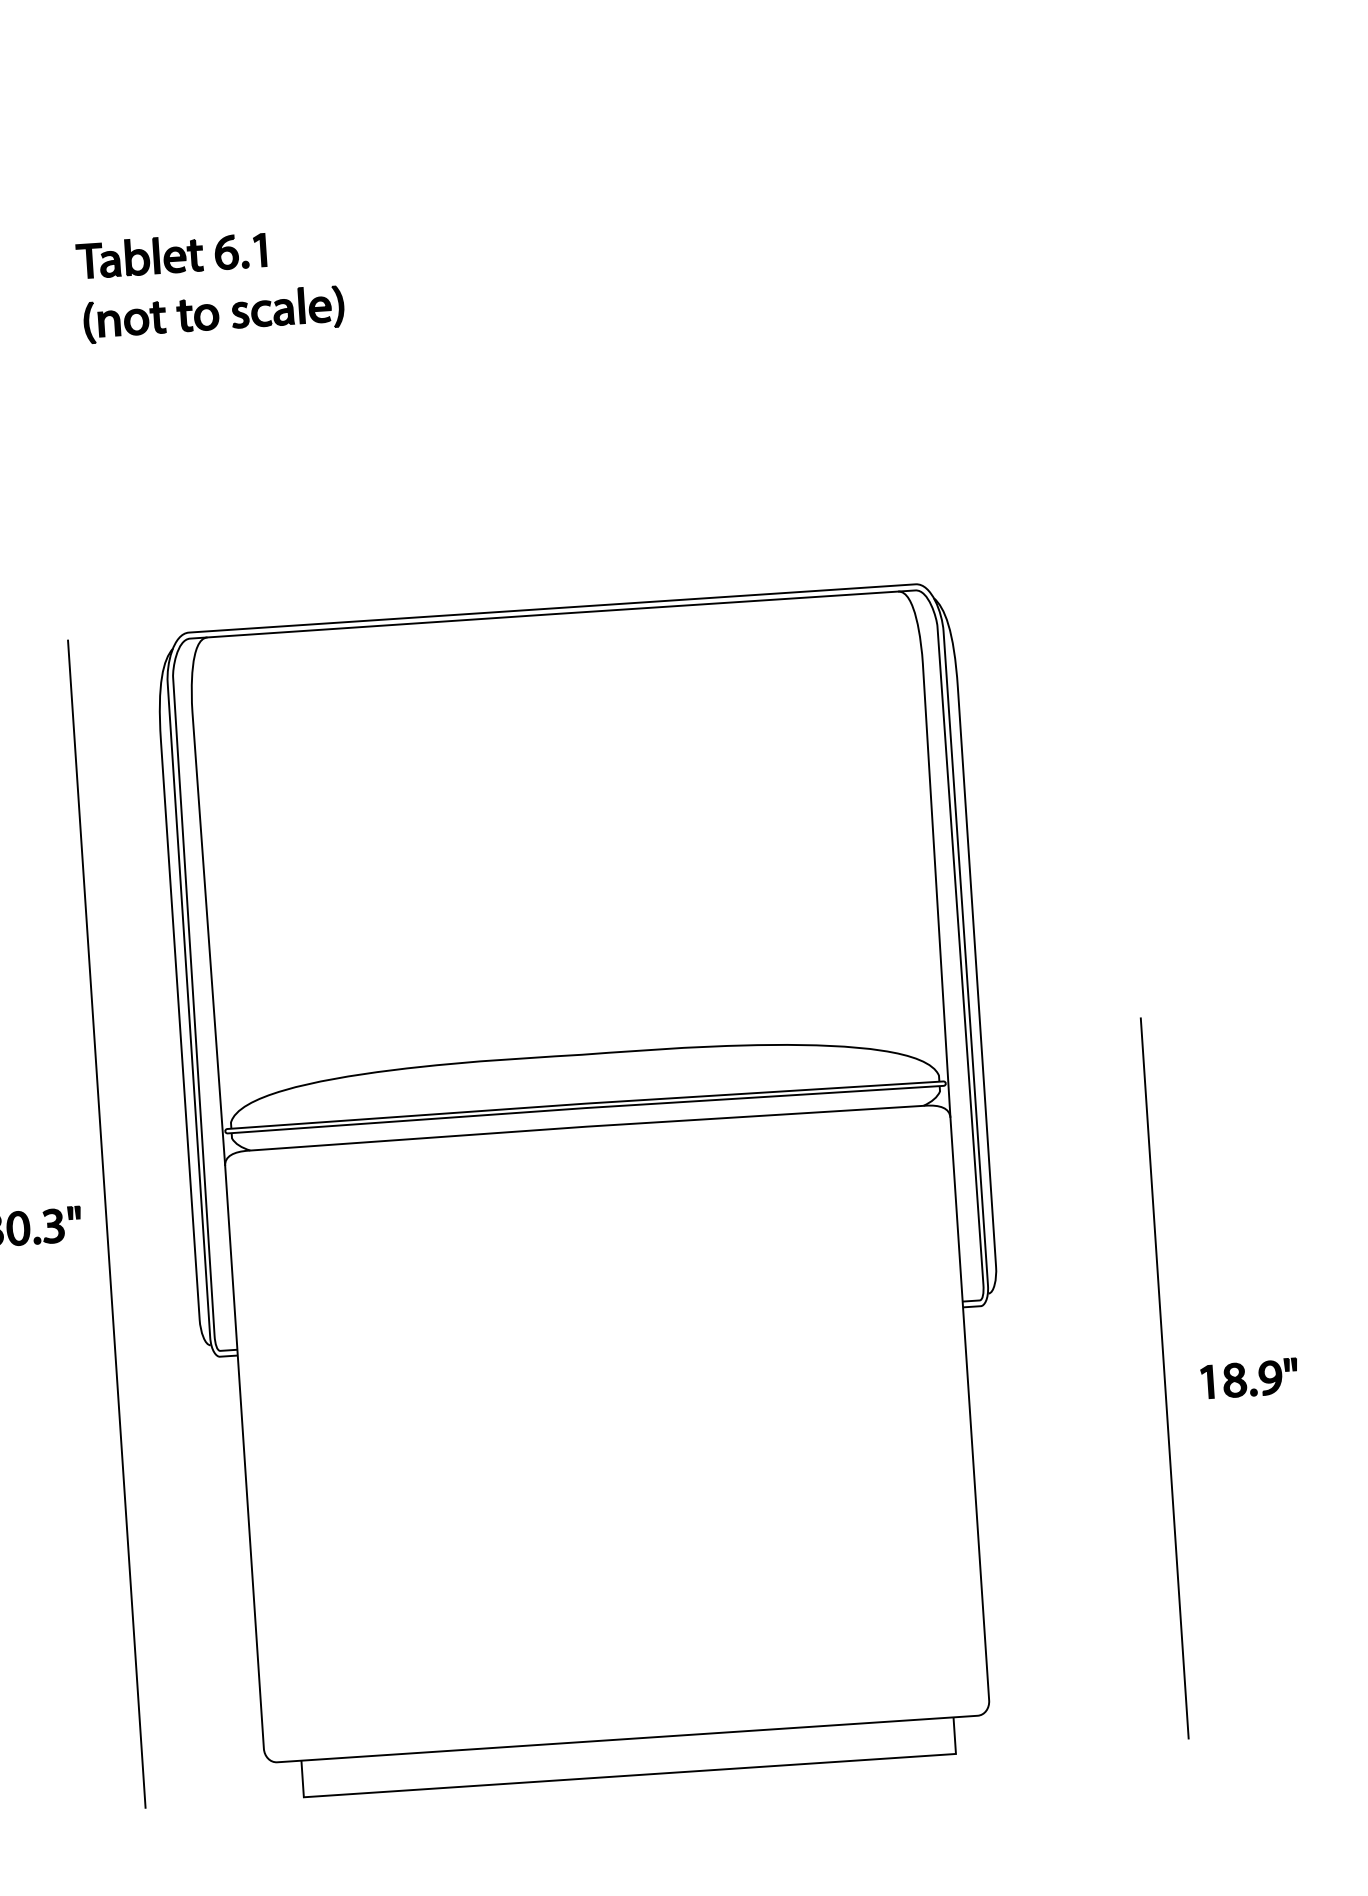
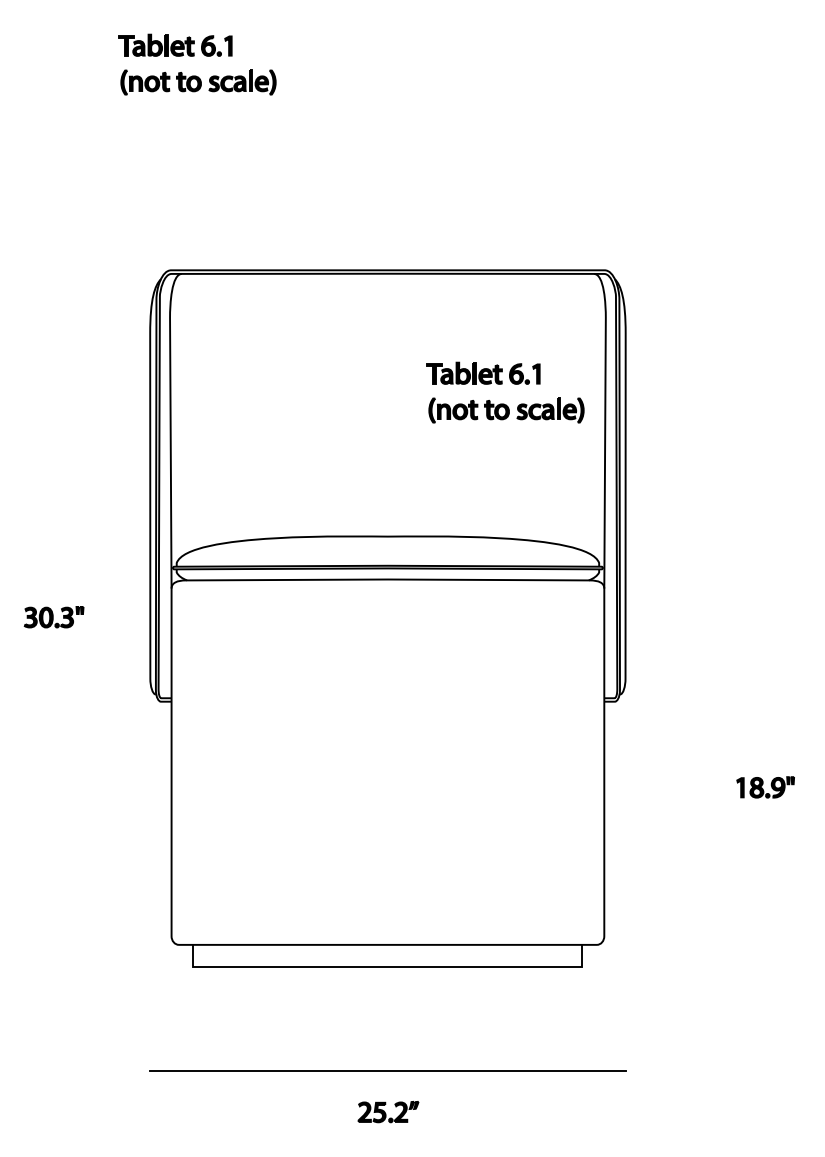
part: (757, 787) -> (502, 384), added
line: (106, 1224) -> (98, 618), removed
line: (1165, 1377) -> (721, 751), removed
part: (1249, 1378) -> (765, 787), moved

